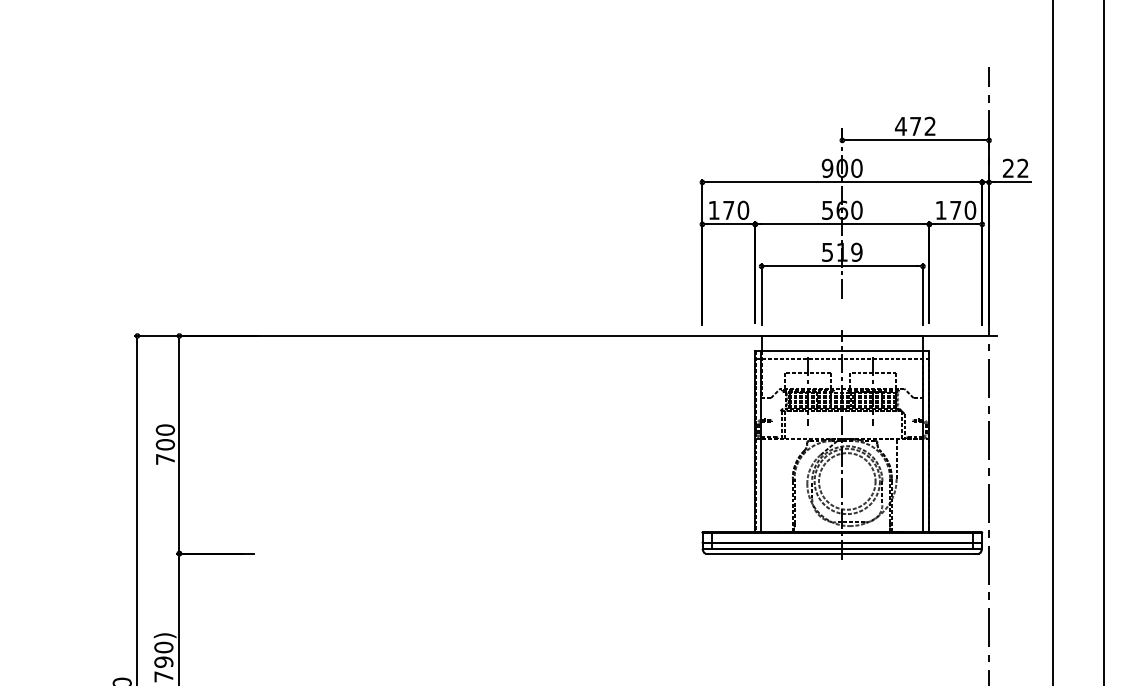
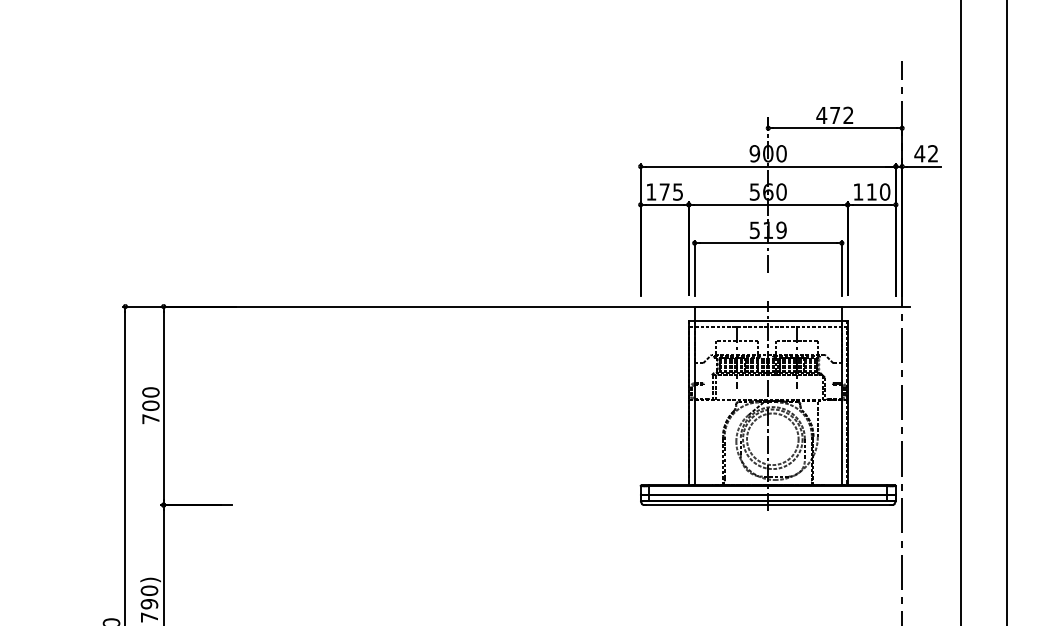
text: (1008, 168) -> (919, 153), 22 -> 42
text: (742, 209) -> (677, 191), 170 -> 175
text: (955, 209) -> (871, 191), 170 -> 110

